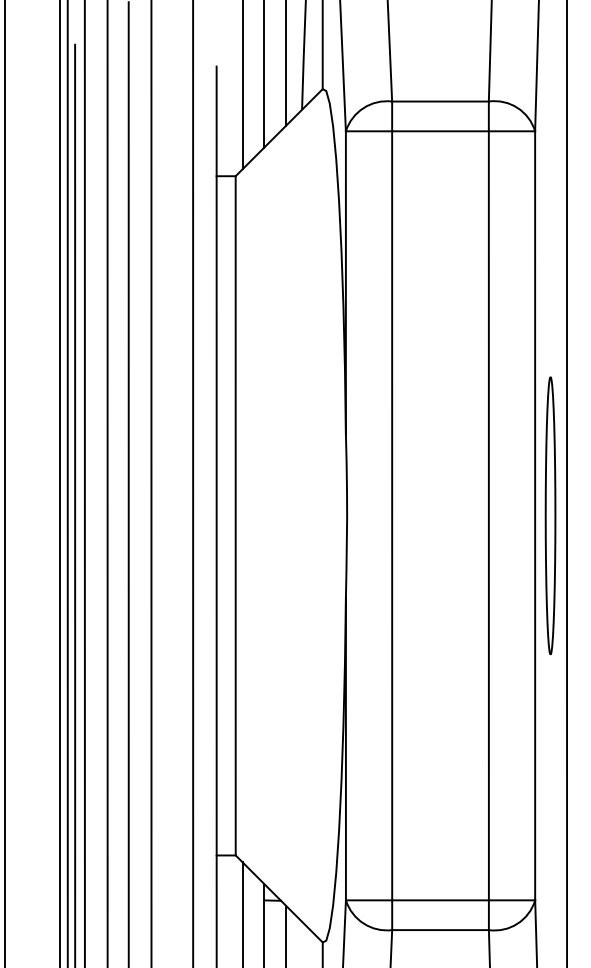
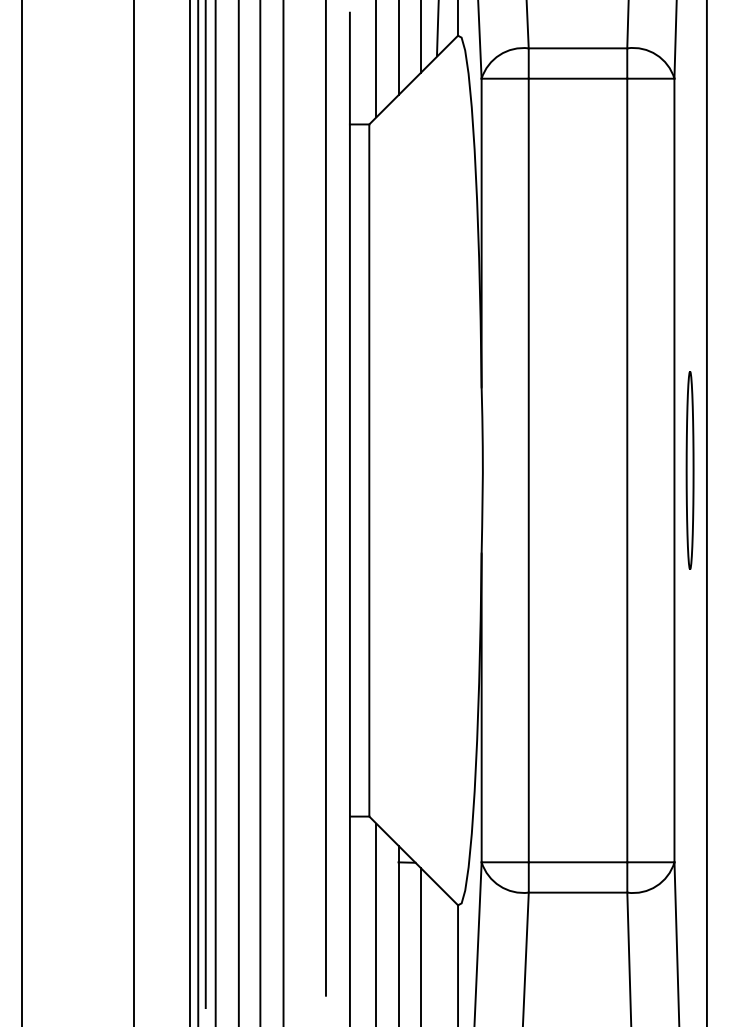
part: (549, 515) -> (689, 470), size x0.7

